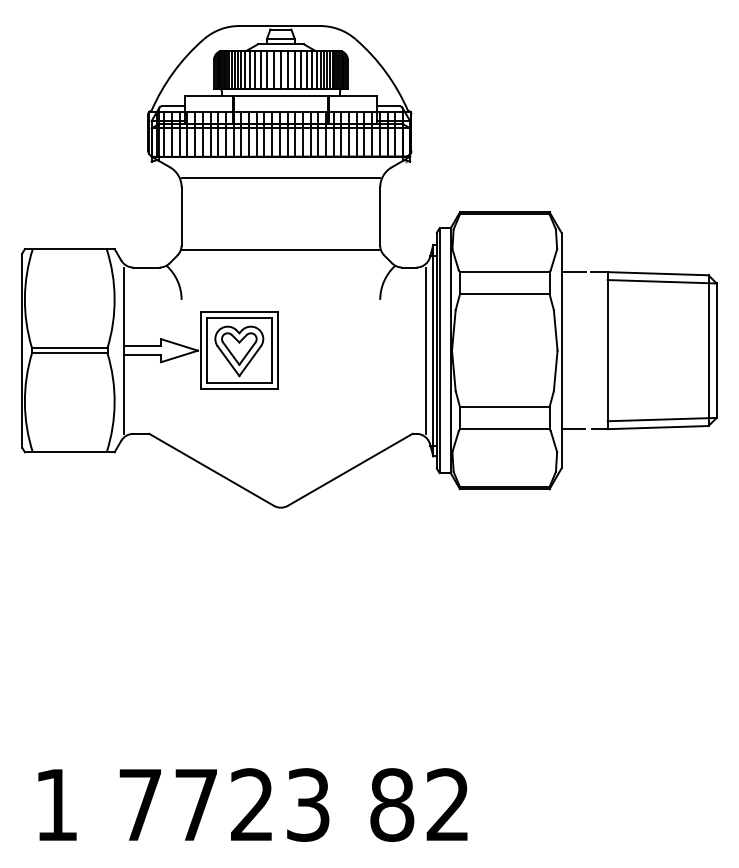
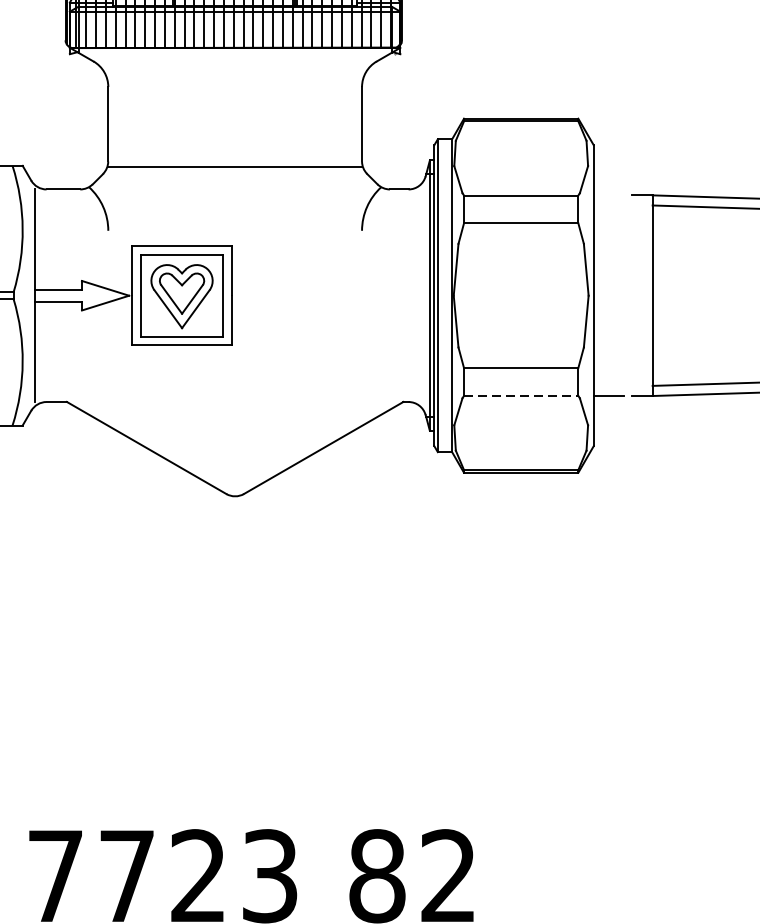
line: (280, 178) -> (234, 75), removed
line: (573, 272) -> (608, 195), removed
line: (425, 350) -> (419, 295), removed
line: (504, 429) -> (520, 396), solid -> dashed

